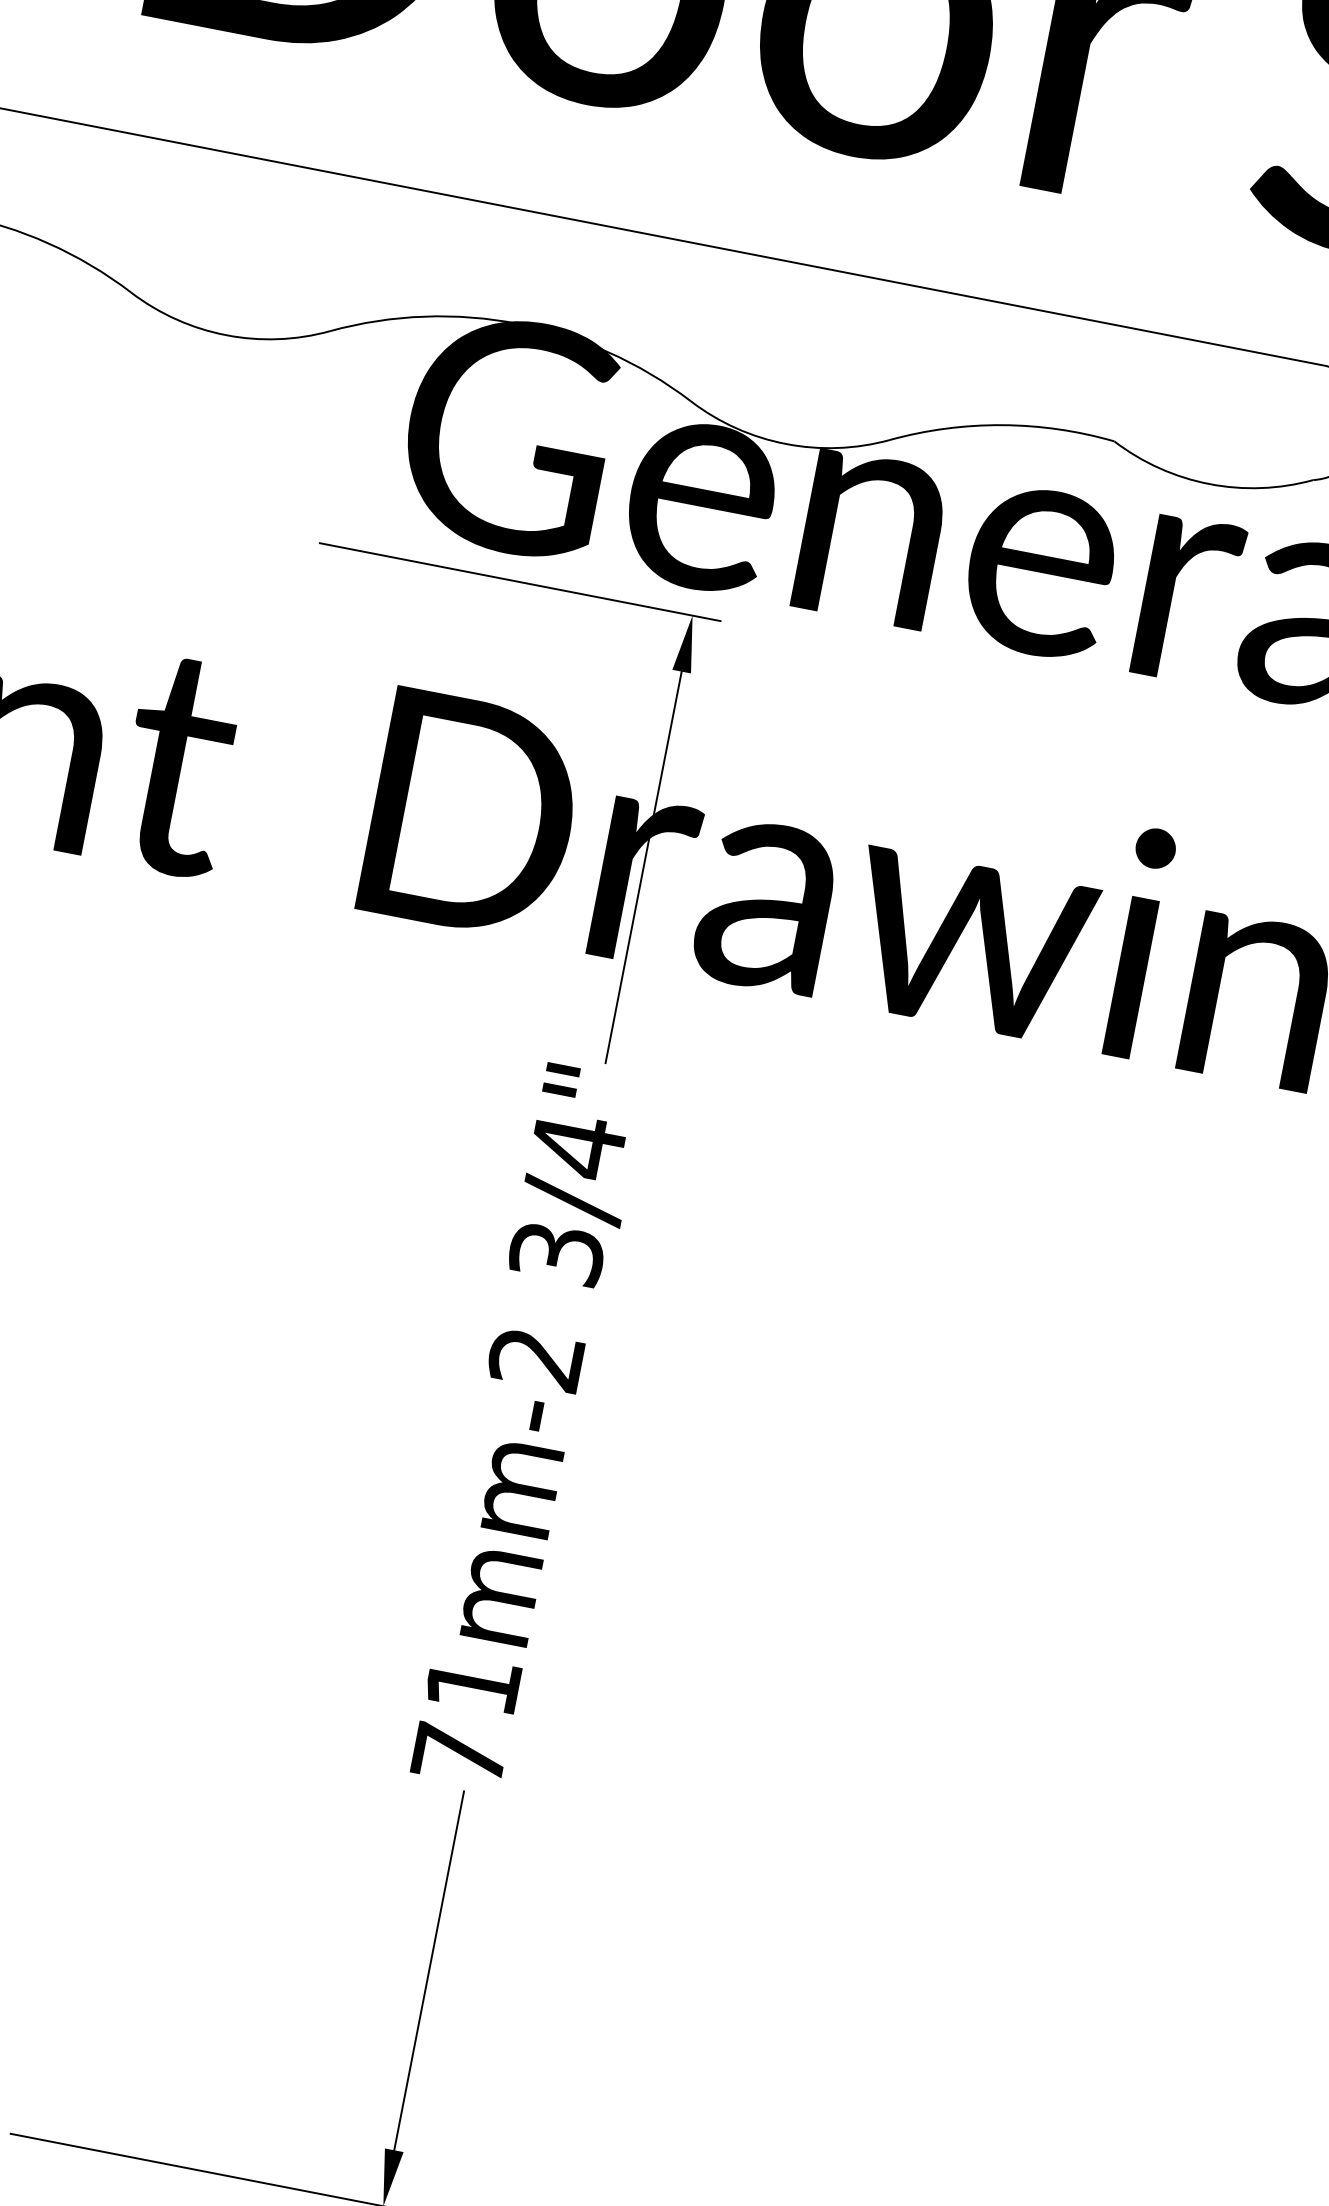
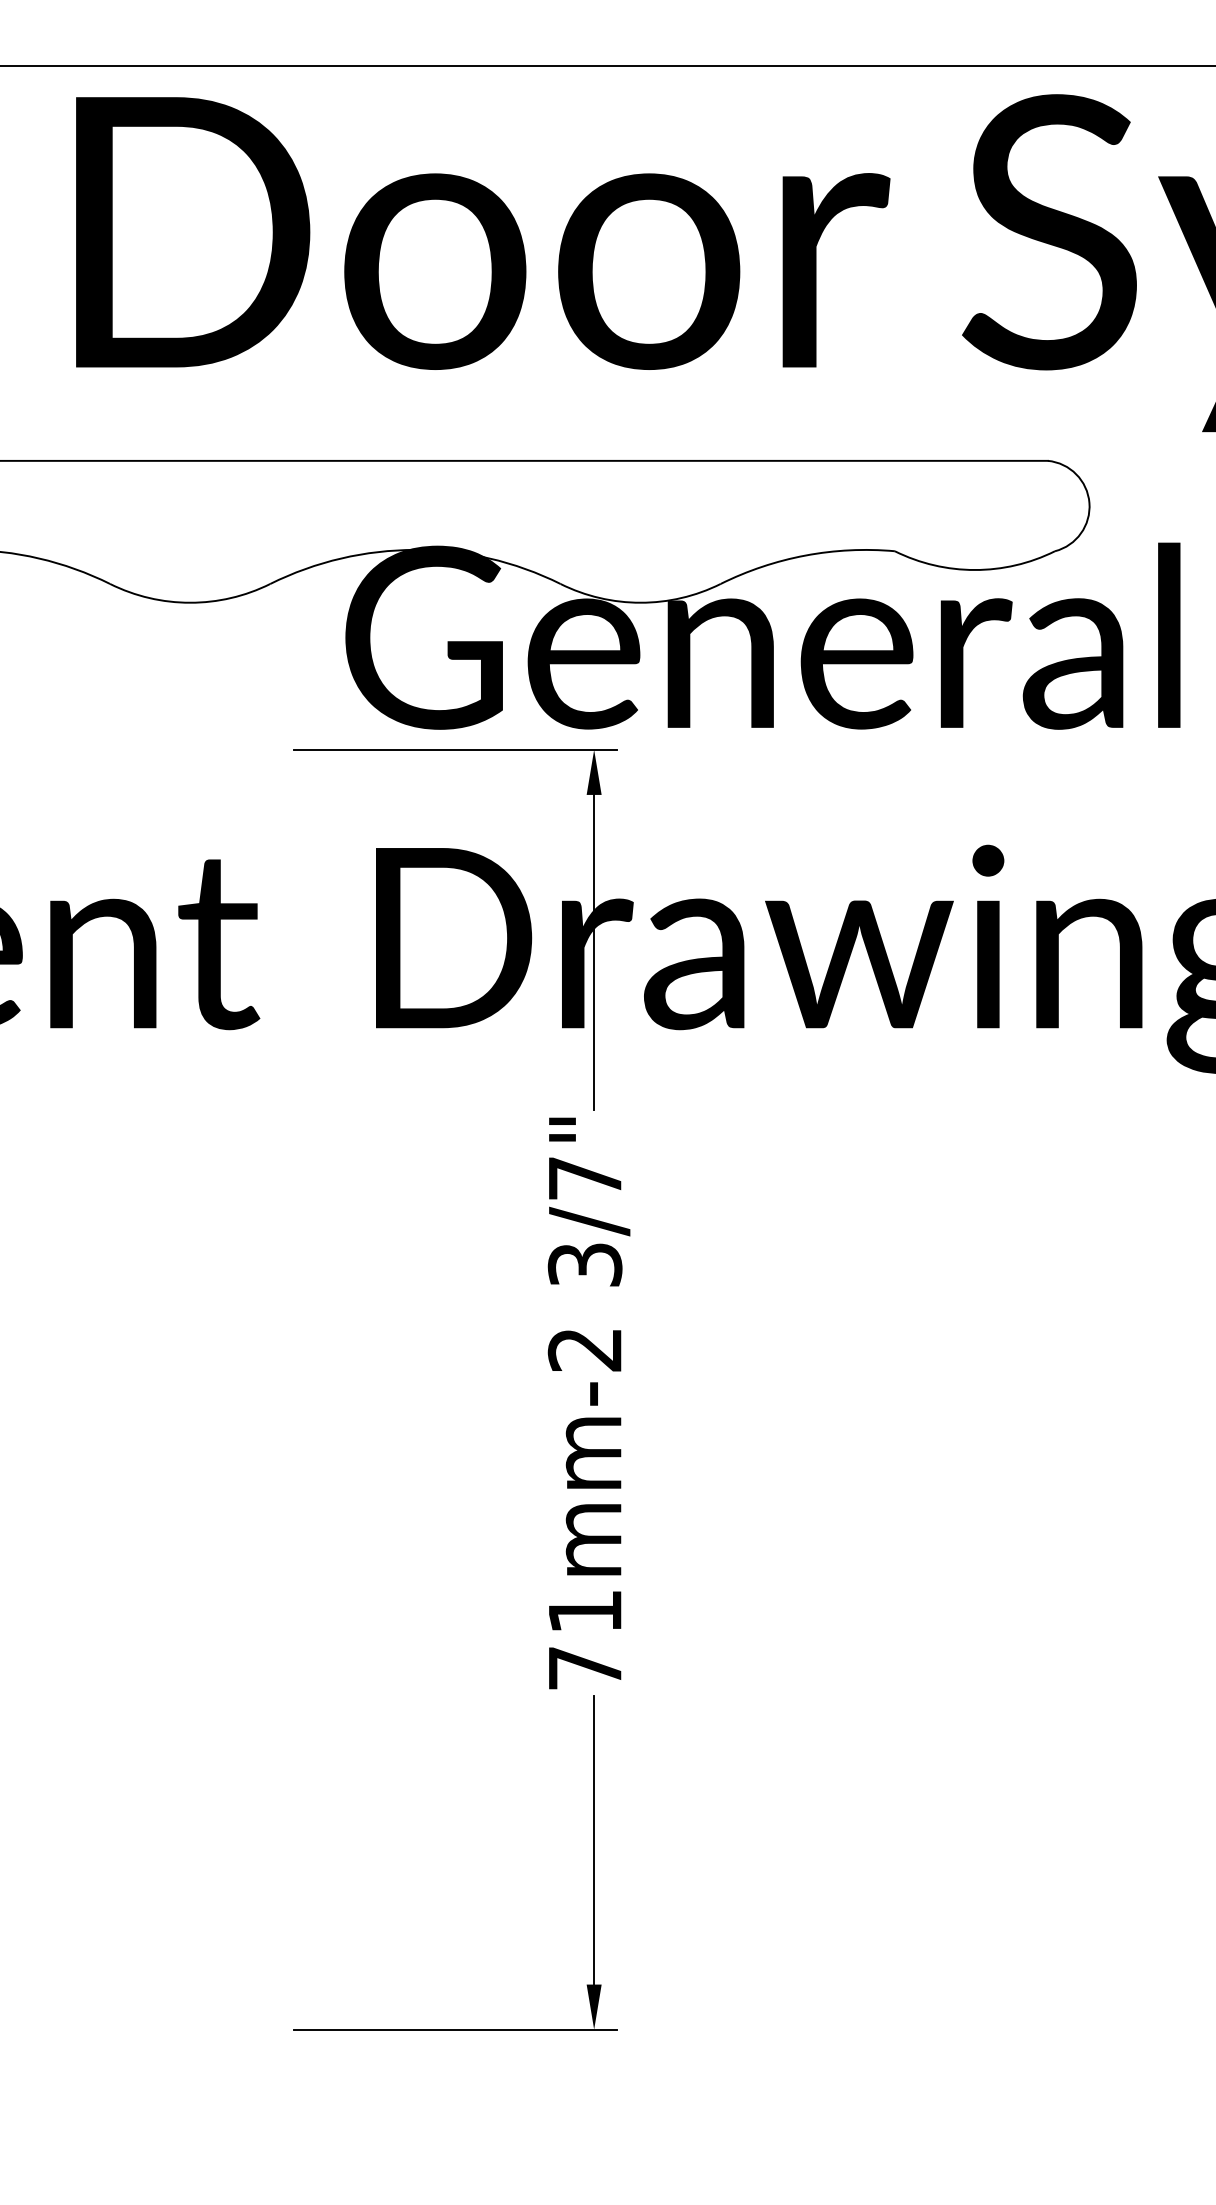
text: (578, 1146) -> (585, 1178), 3/4" -> 3/7"

